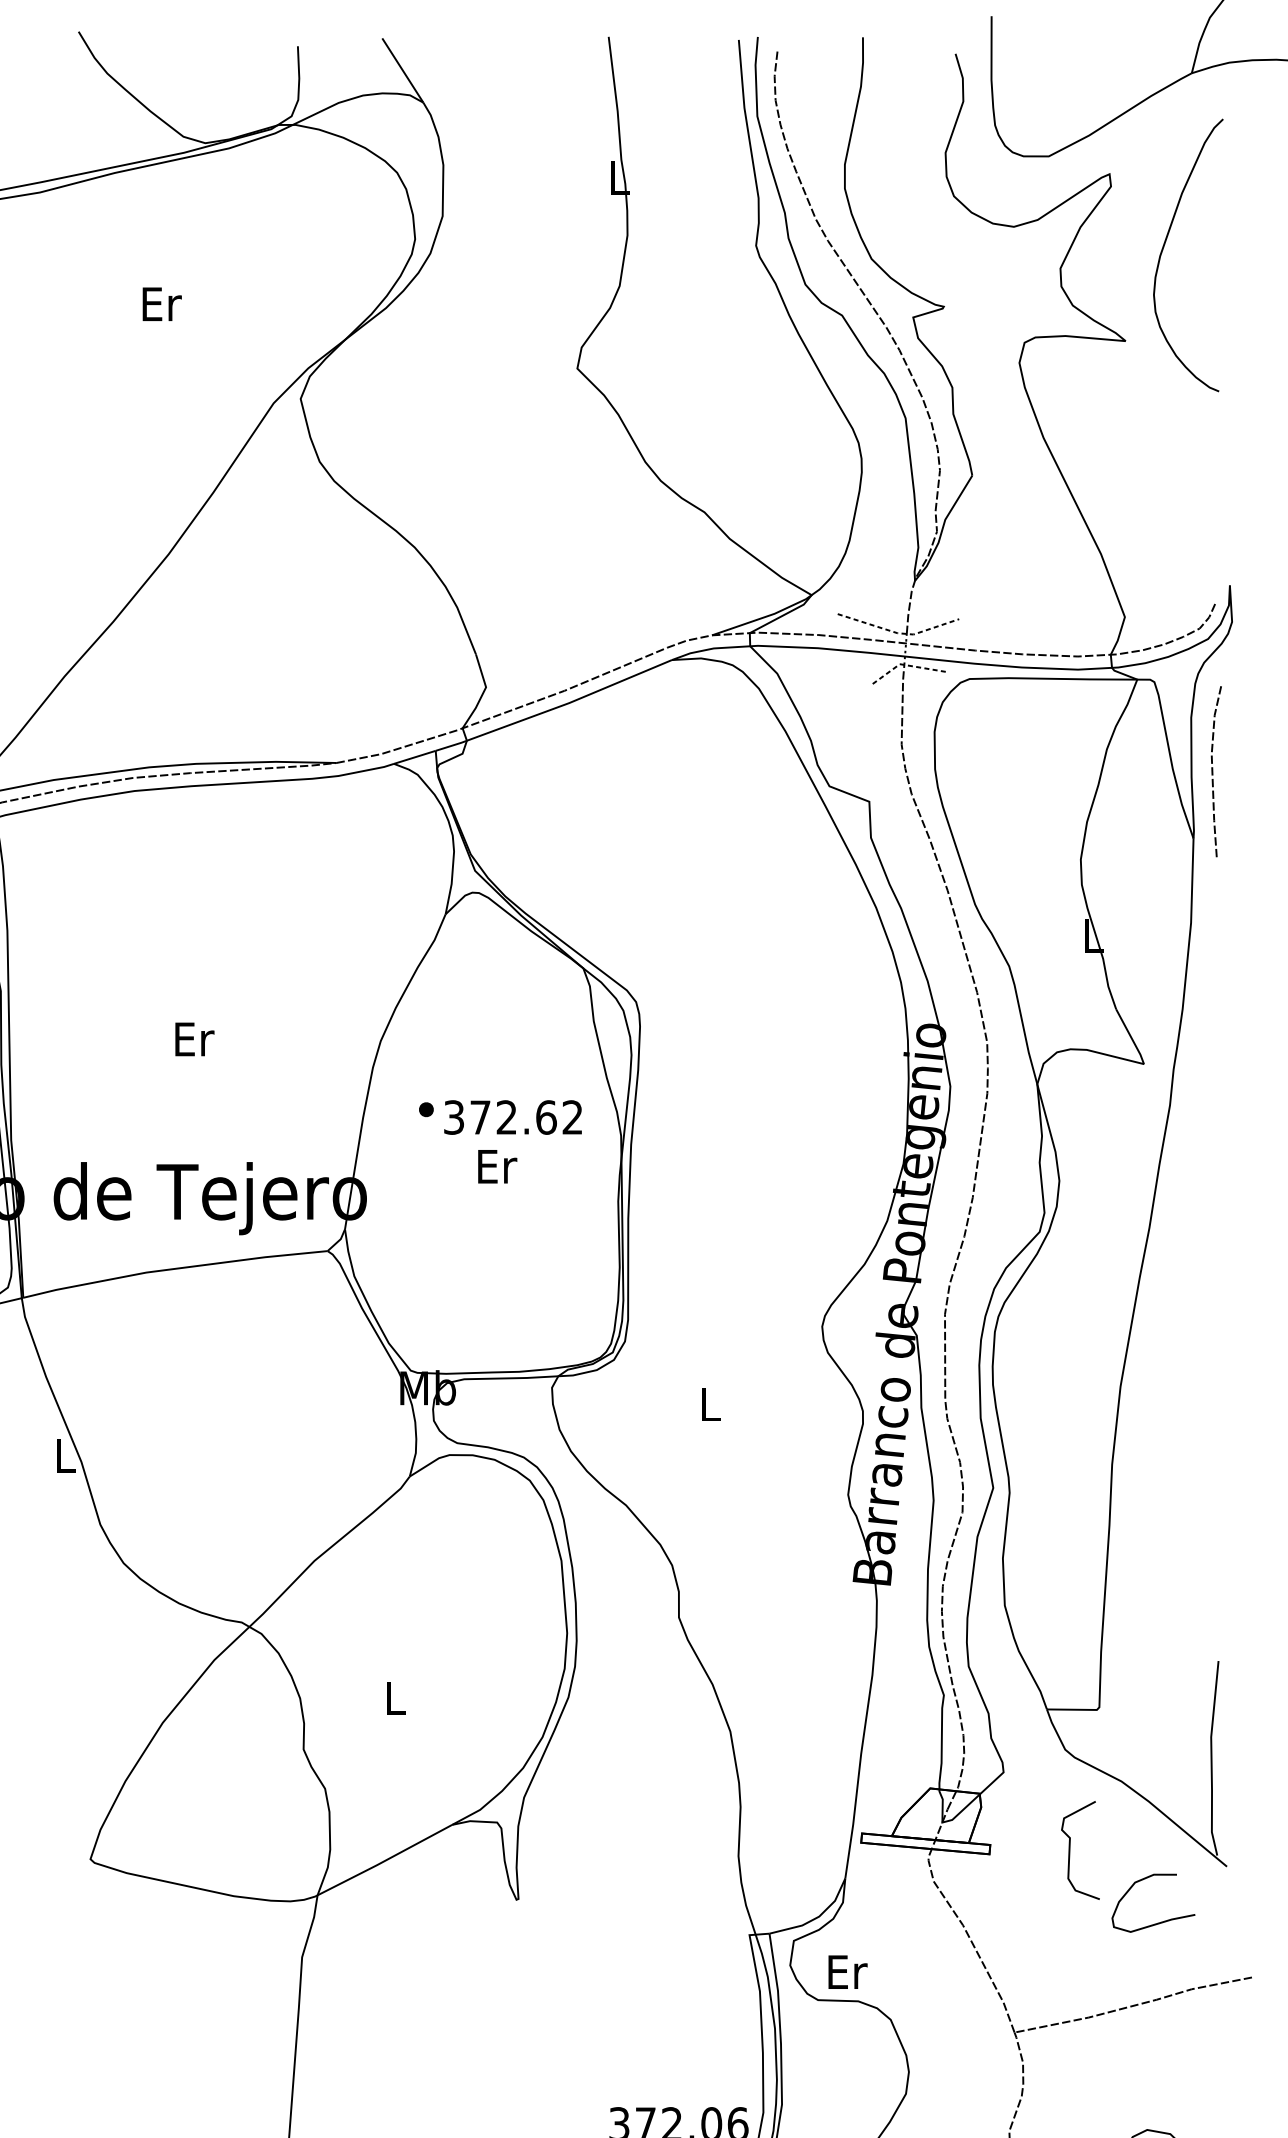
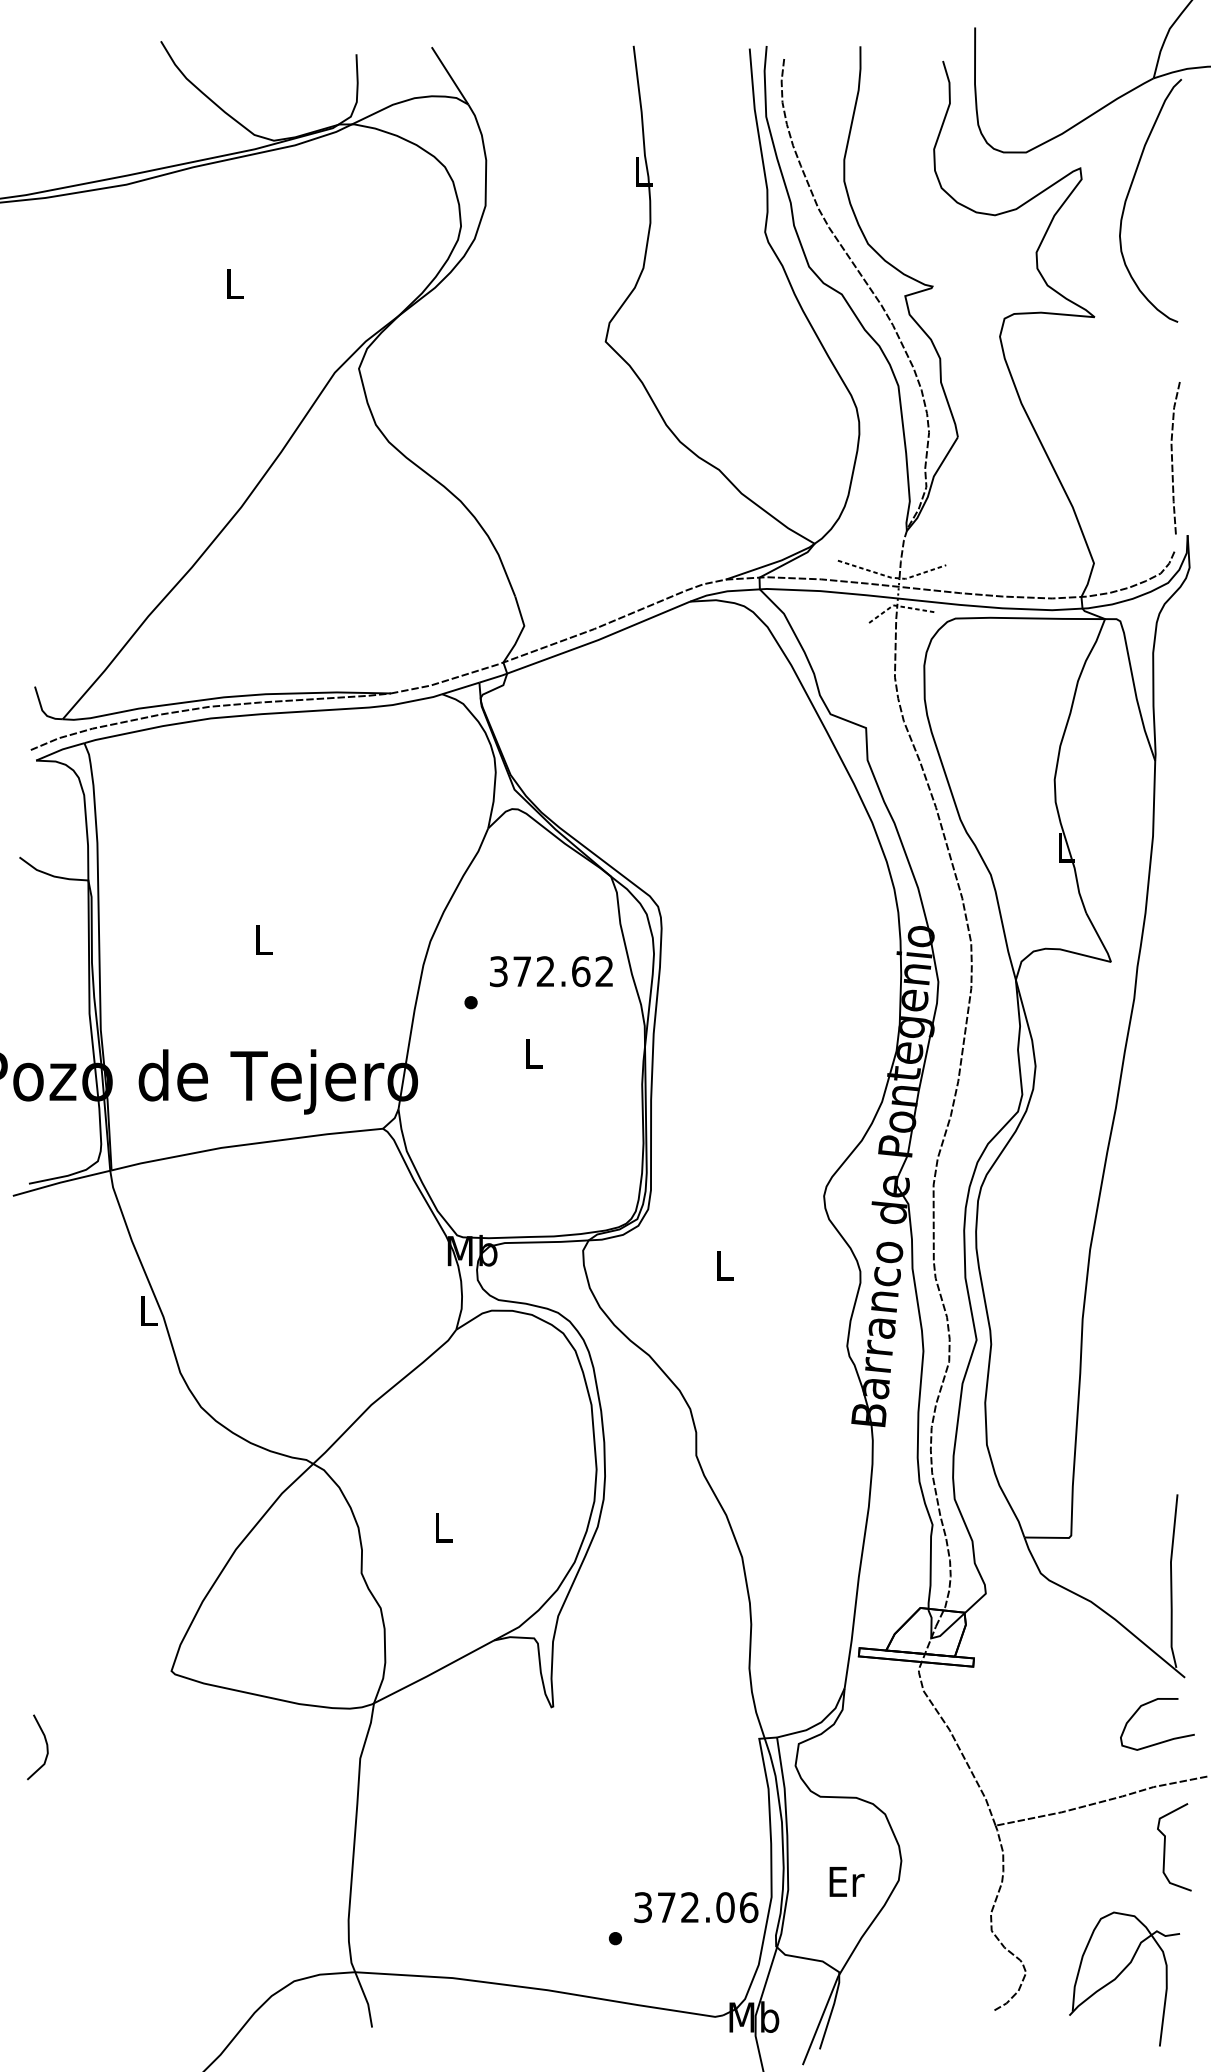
curve: (1164, 247) -> (1129, 193), moved
text: (162, 304) -> (235, 284), Er -> L
line: (1212, 772) -> (1172, 458), moved
text: (194, 1038) -> (264, 939), Er -> L
text: (513, 1117) -> (551, 971), moved
text: (497, 1166) -> (534, 1053), Er -> L
curve: (1070, 1850) -> (1165, 1847), moved
curve: (1161, 1921) -> (1164, 1740), moved
text: (847, 1971) -> (846, 1881), moved

